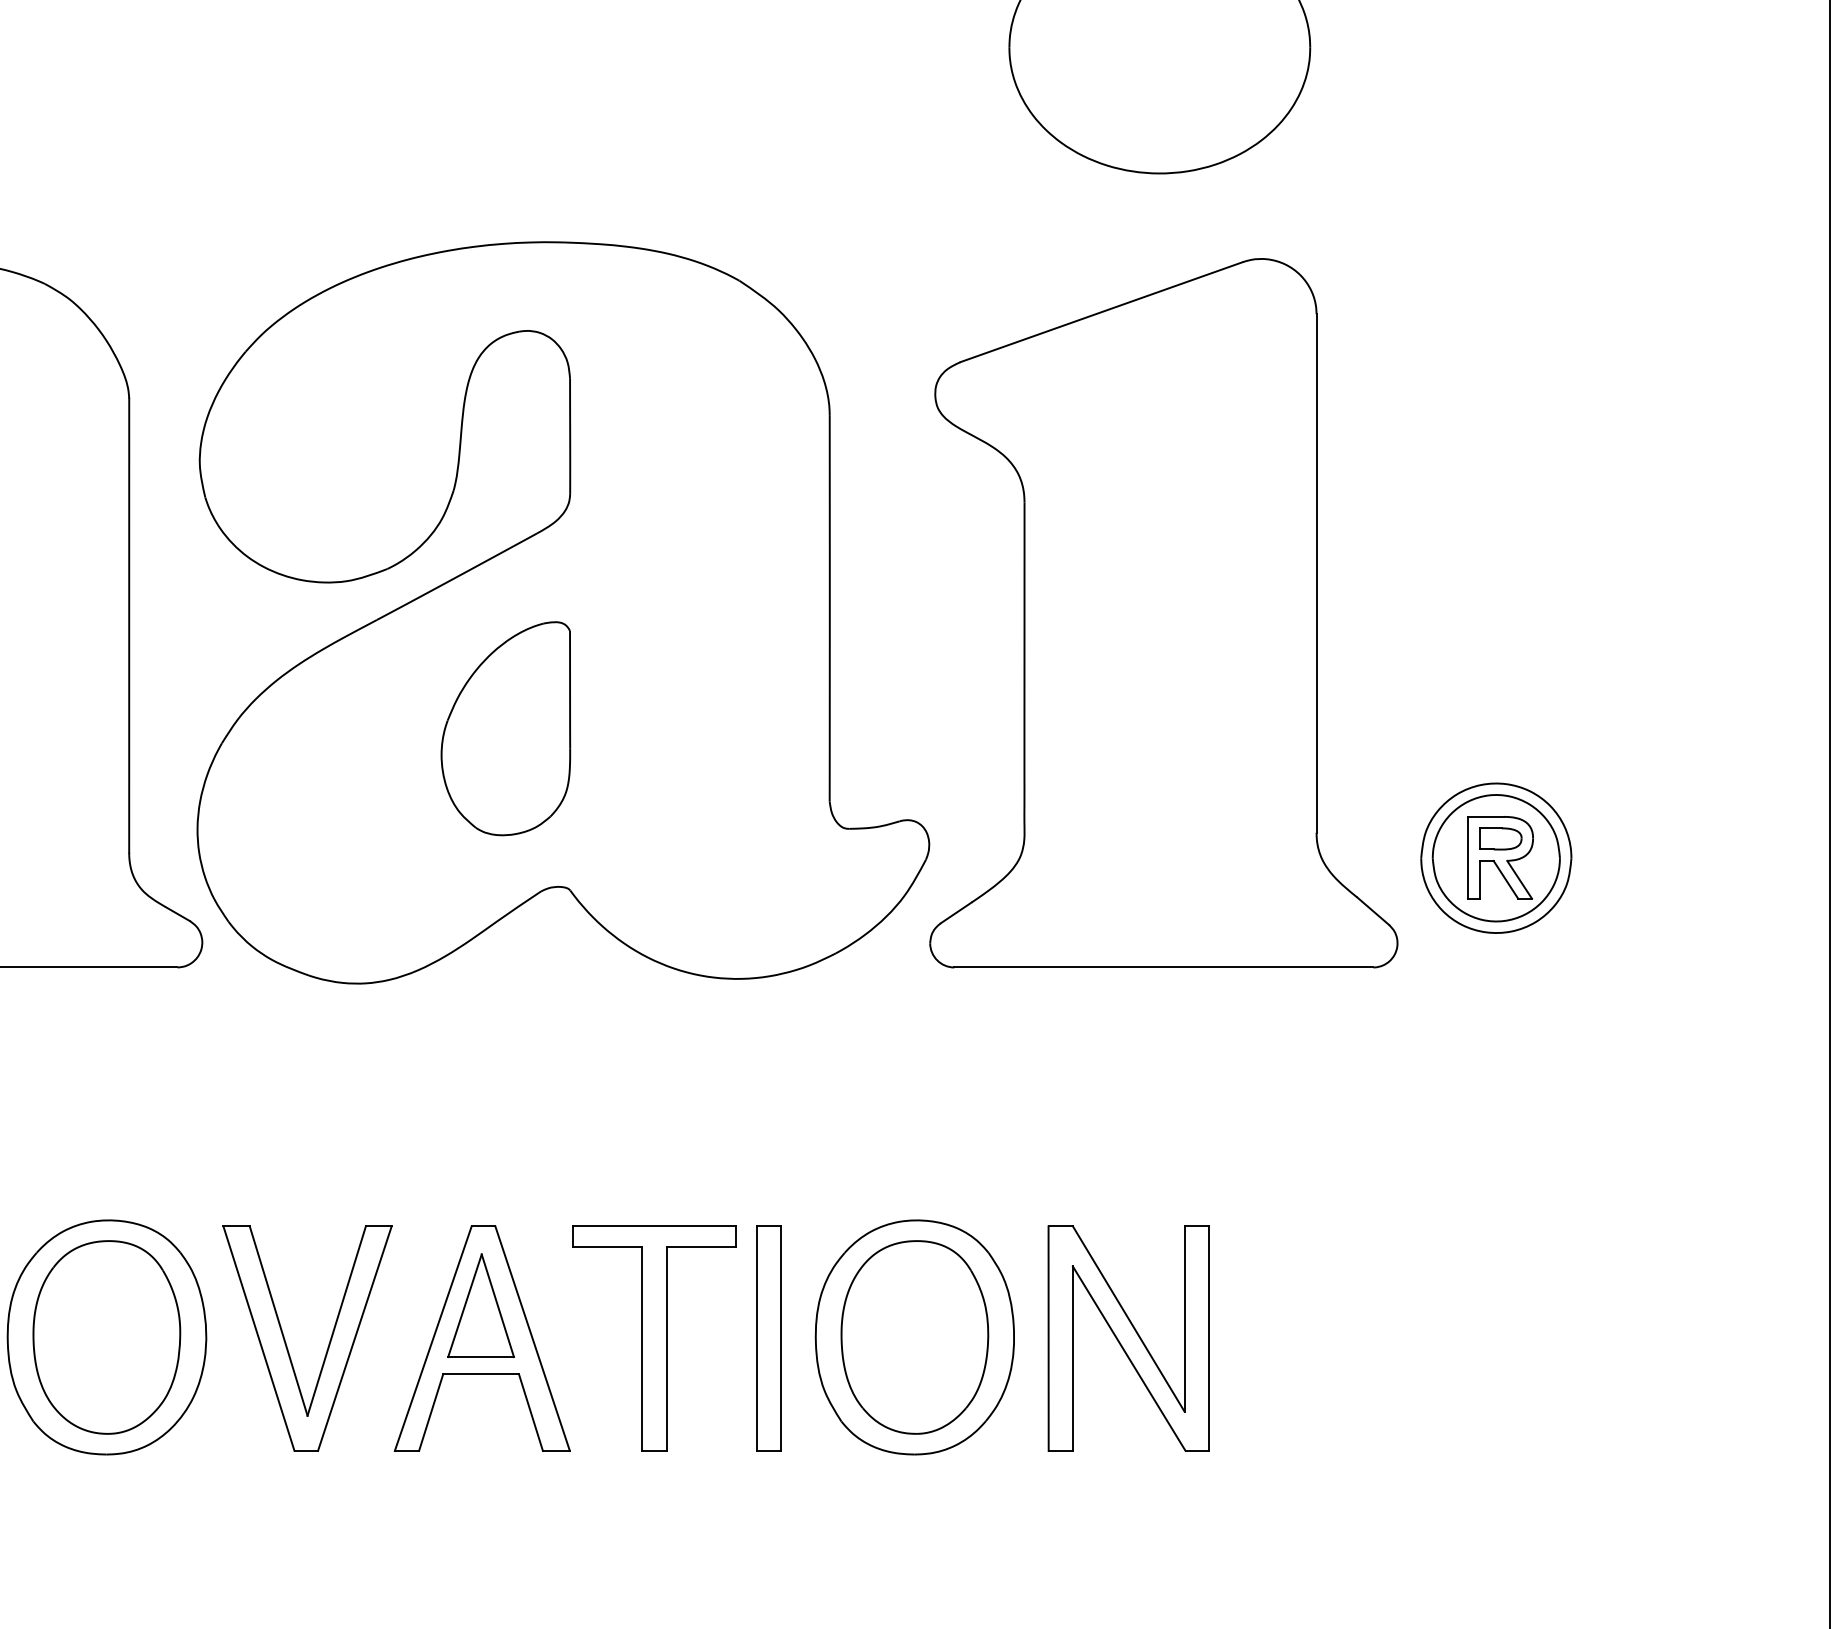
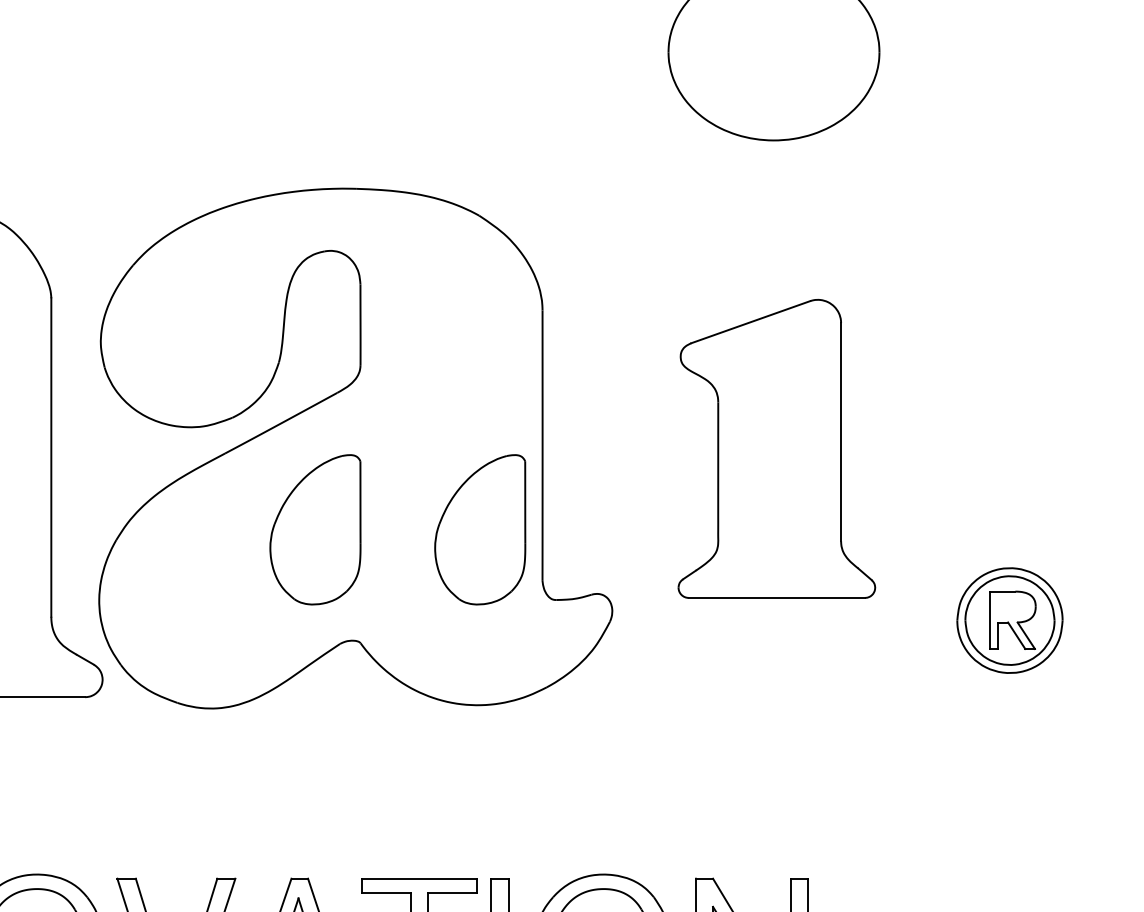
part: (1163, 613) -> (776, 449), size x0.6
part: (740, 728) -> (479, 529), added
part: (1500, 838) -> (1012, 606), removed

